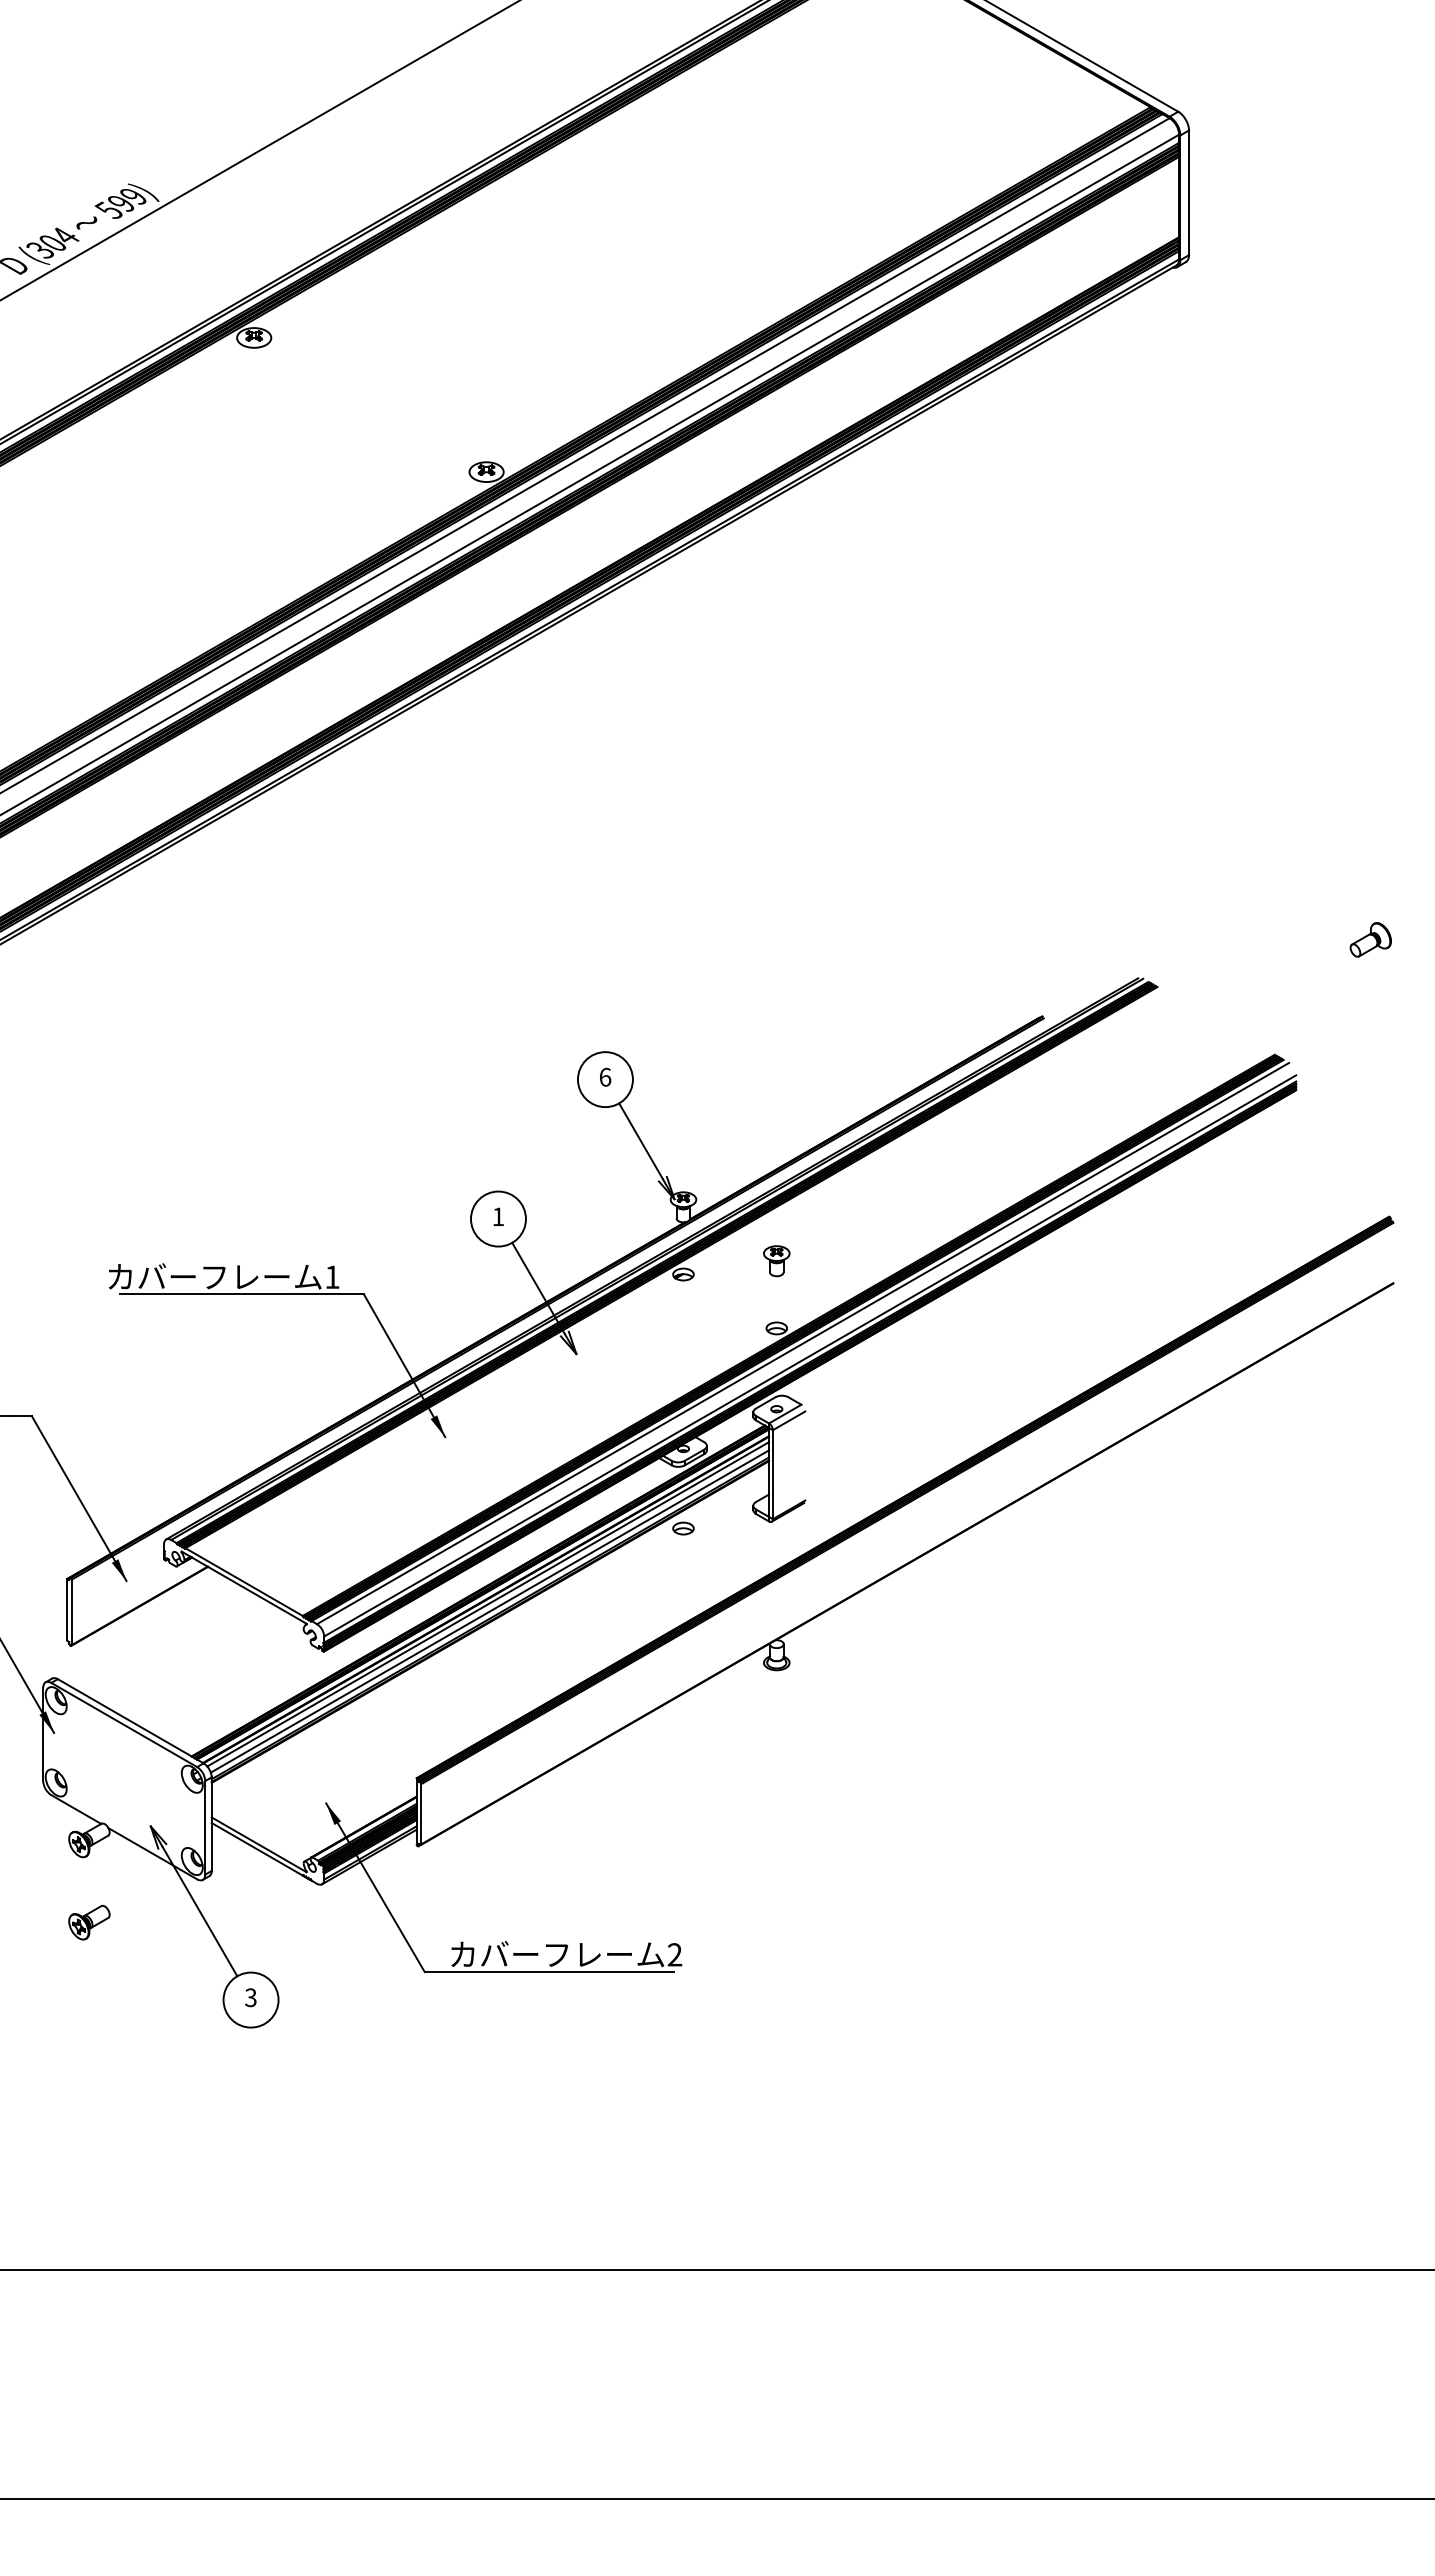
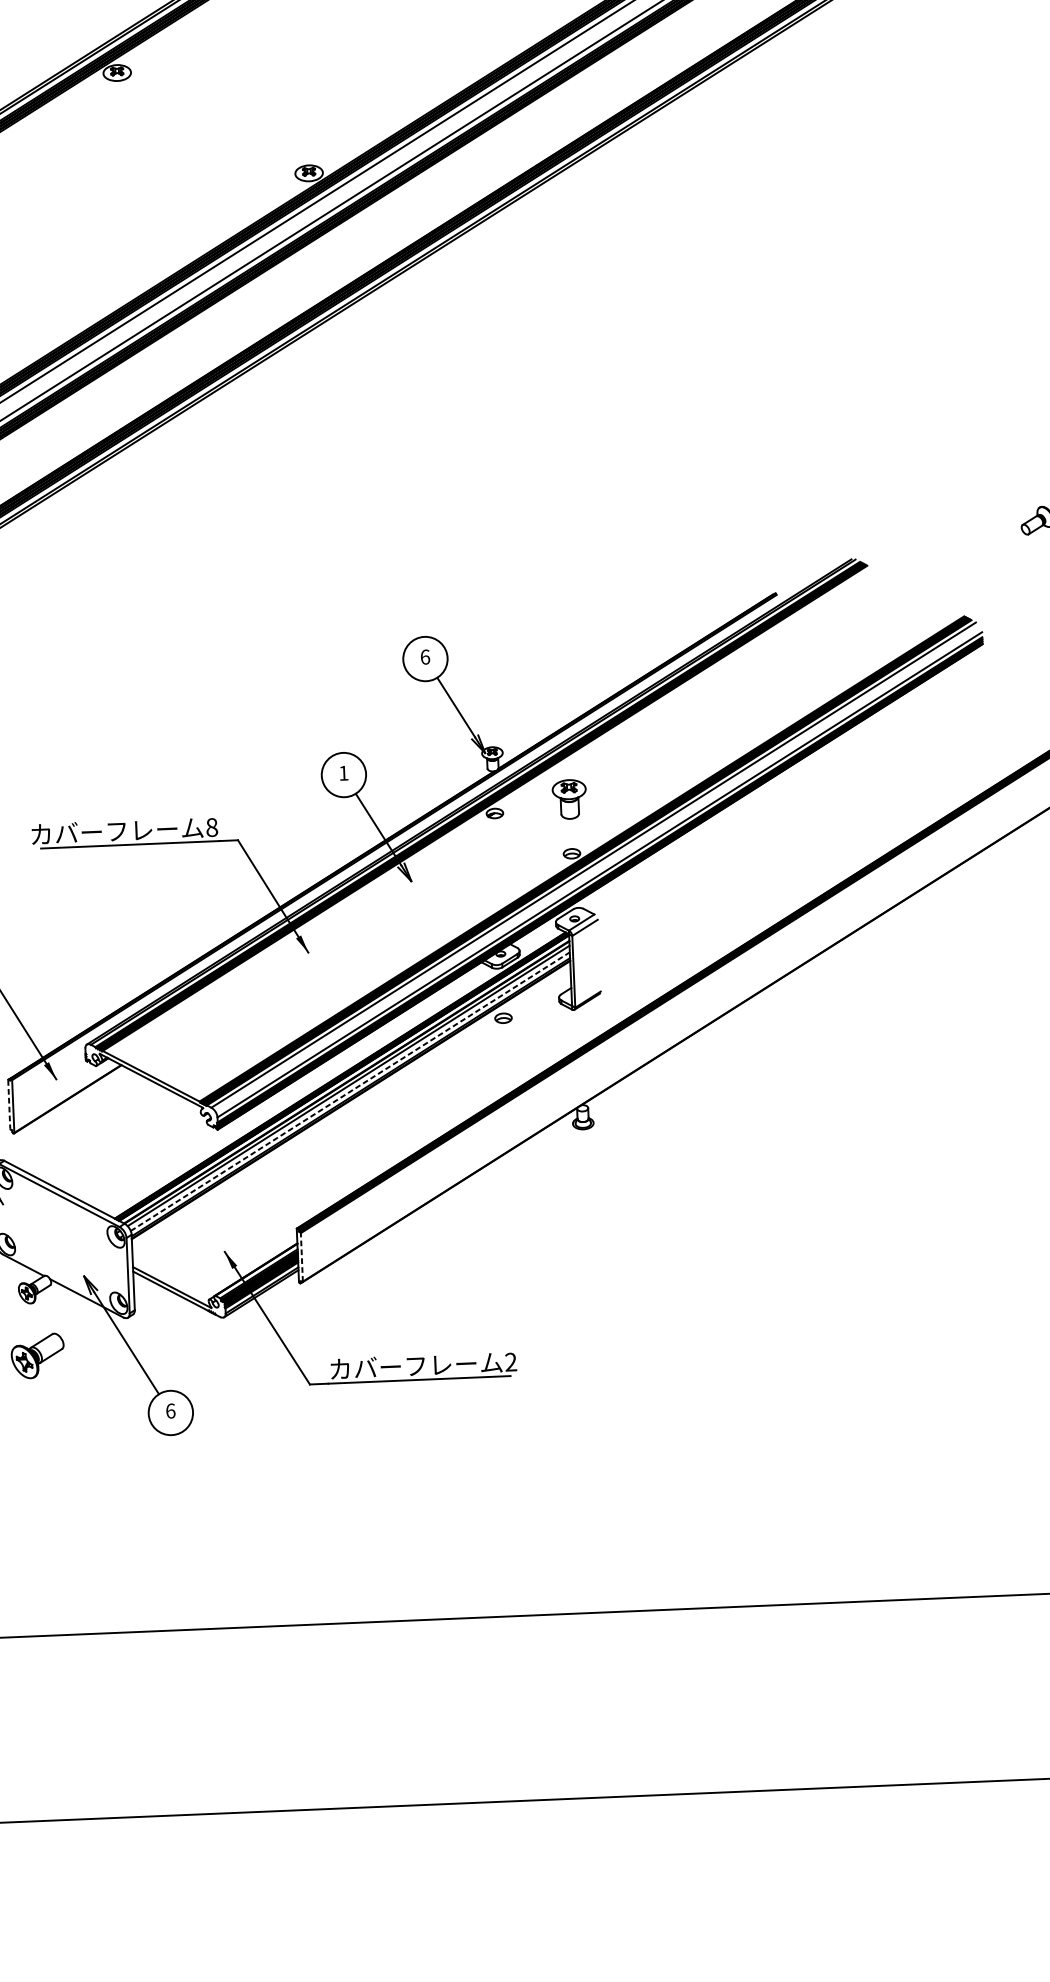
part: (776, 1261) -> (569, 799), size x1.6
text: (332, 1277) -> (212, 827), 1 -> 8
line: (66, 1610) -> (8, 1105), solid -> dashed
line: (490, 1611) -> (350, 1091), solid -> dashed
line: (421, 1813) -> (301, 1256), solid -> dashed
part: (89, 1922) -> (38, 1355), size x1.6
text: (250, 1997) -> (170, 1410), 3 -> 6

